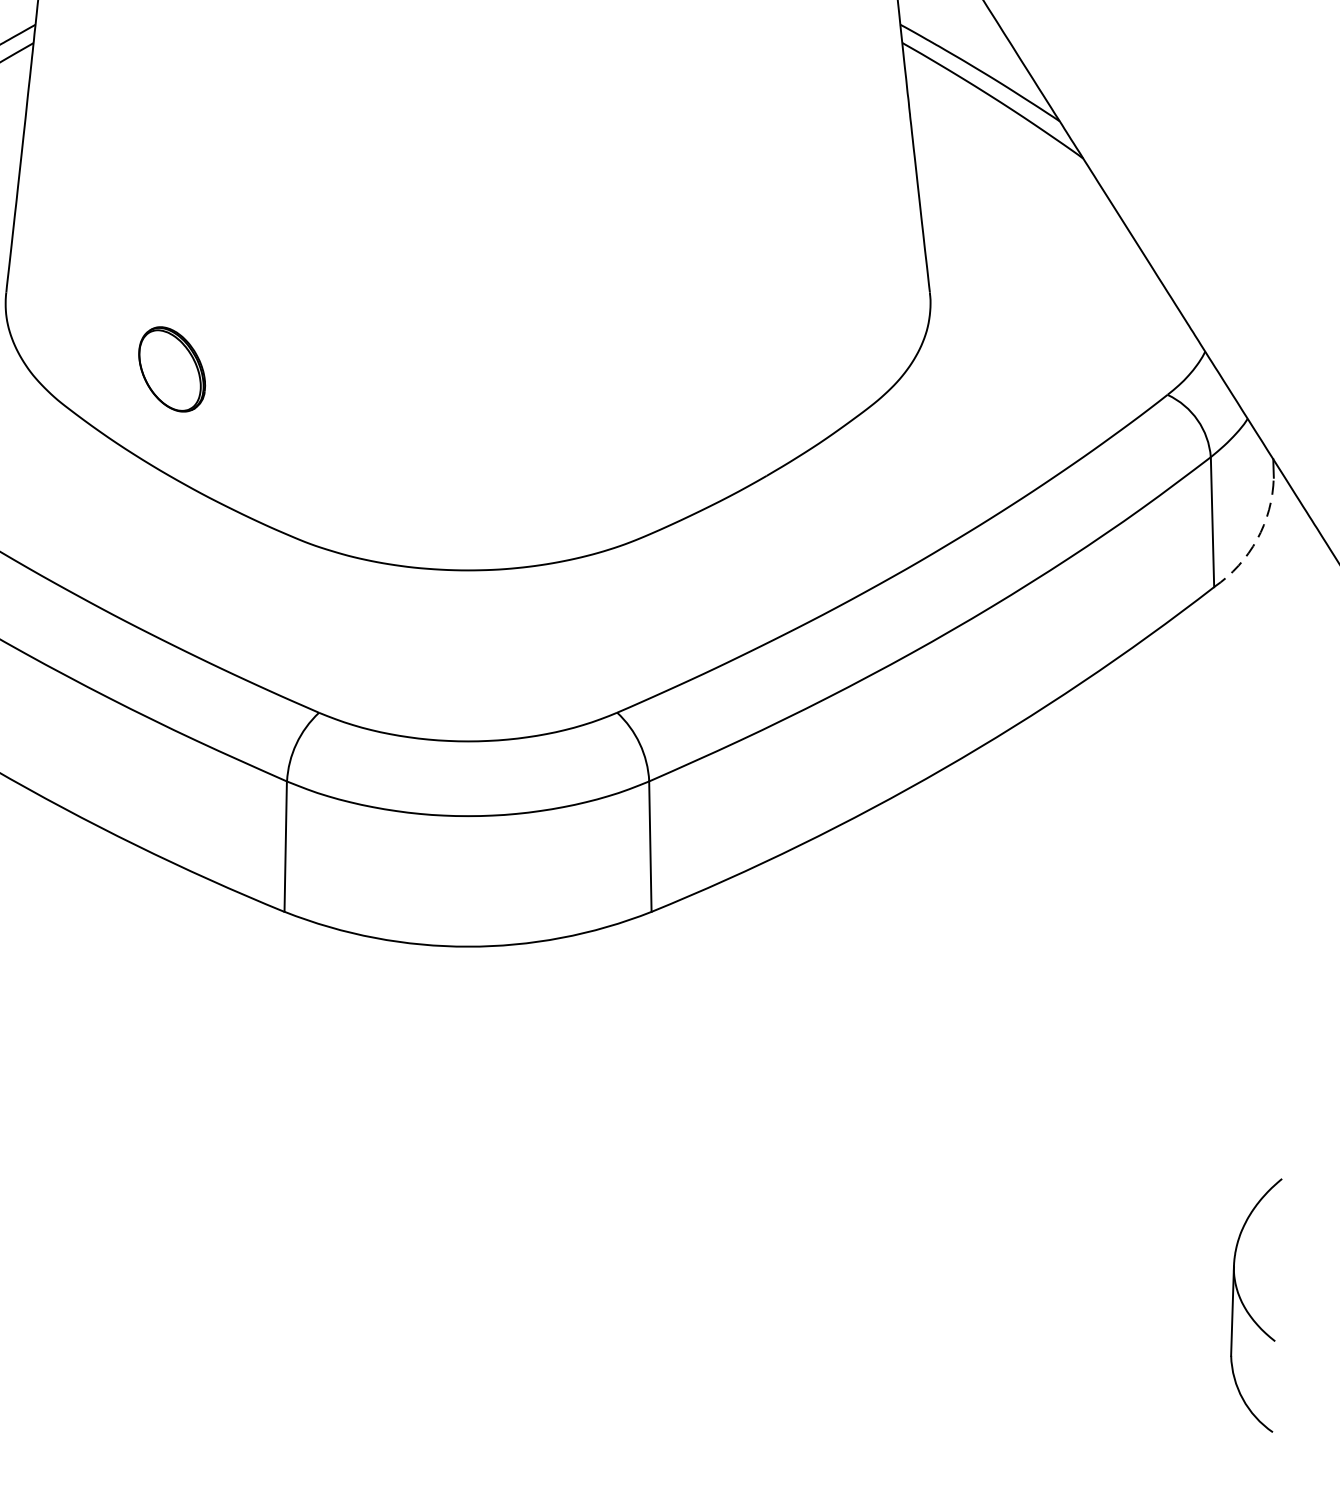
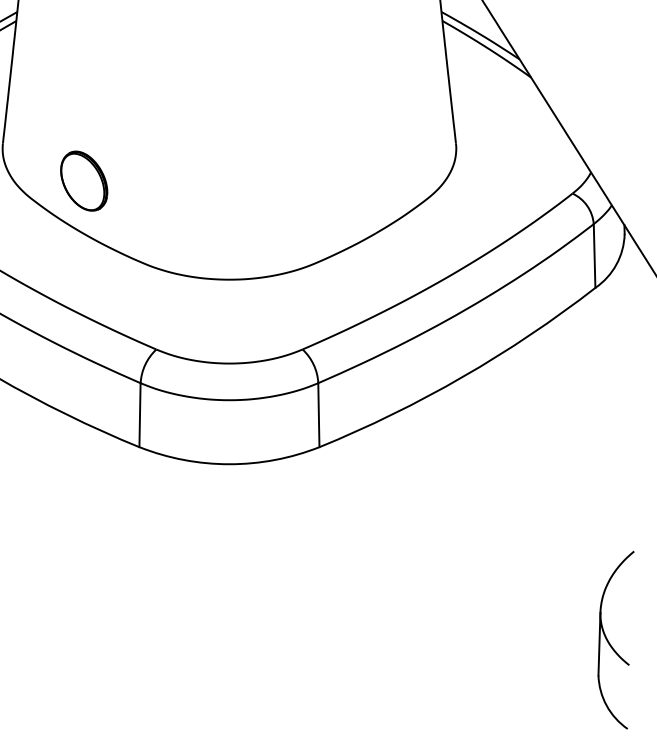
part: (172, 368) -> (84, 180), size x1.43
arc: (1257, 539) -> (616, 264), dashed -> solid
part: (1255, 1306) -> (615, 640), size x1.43

